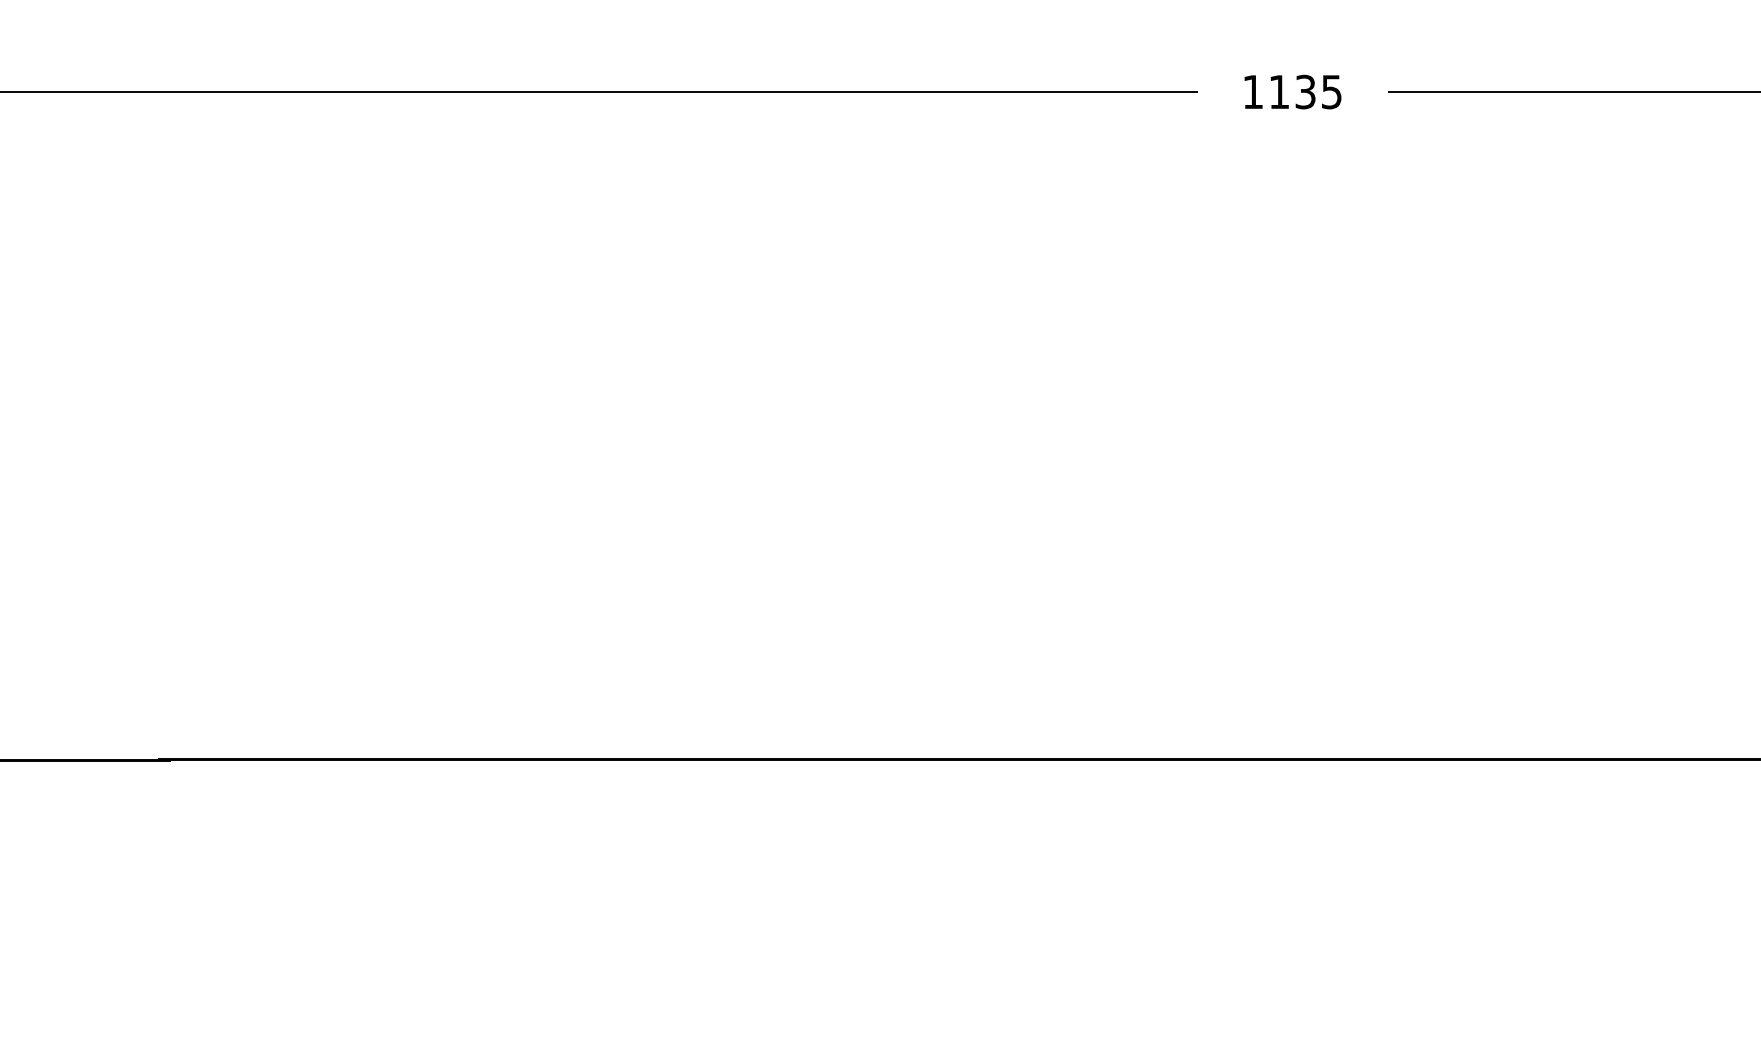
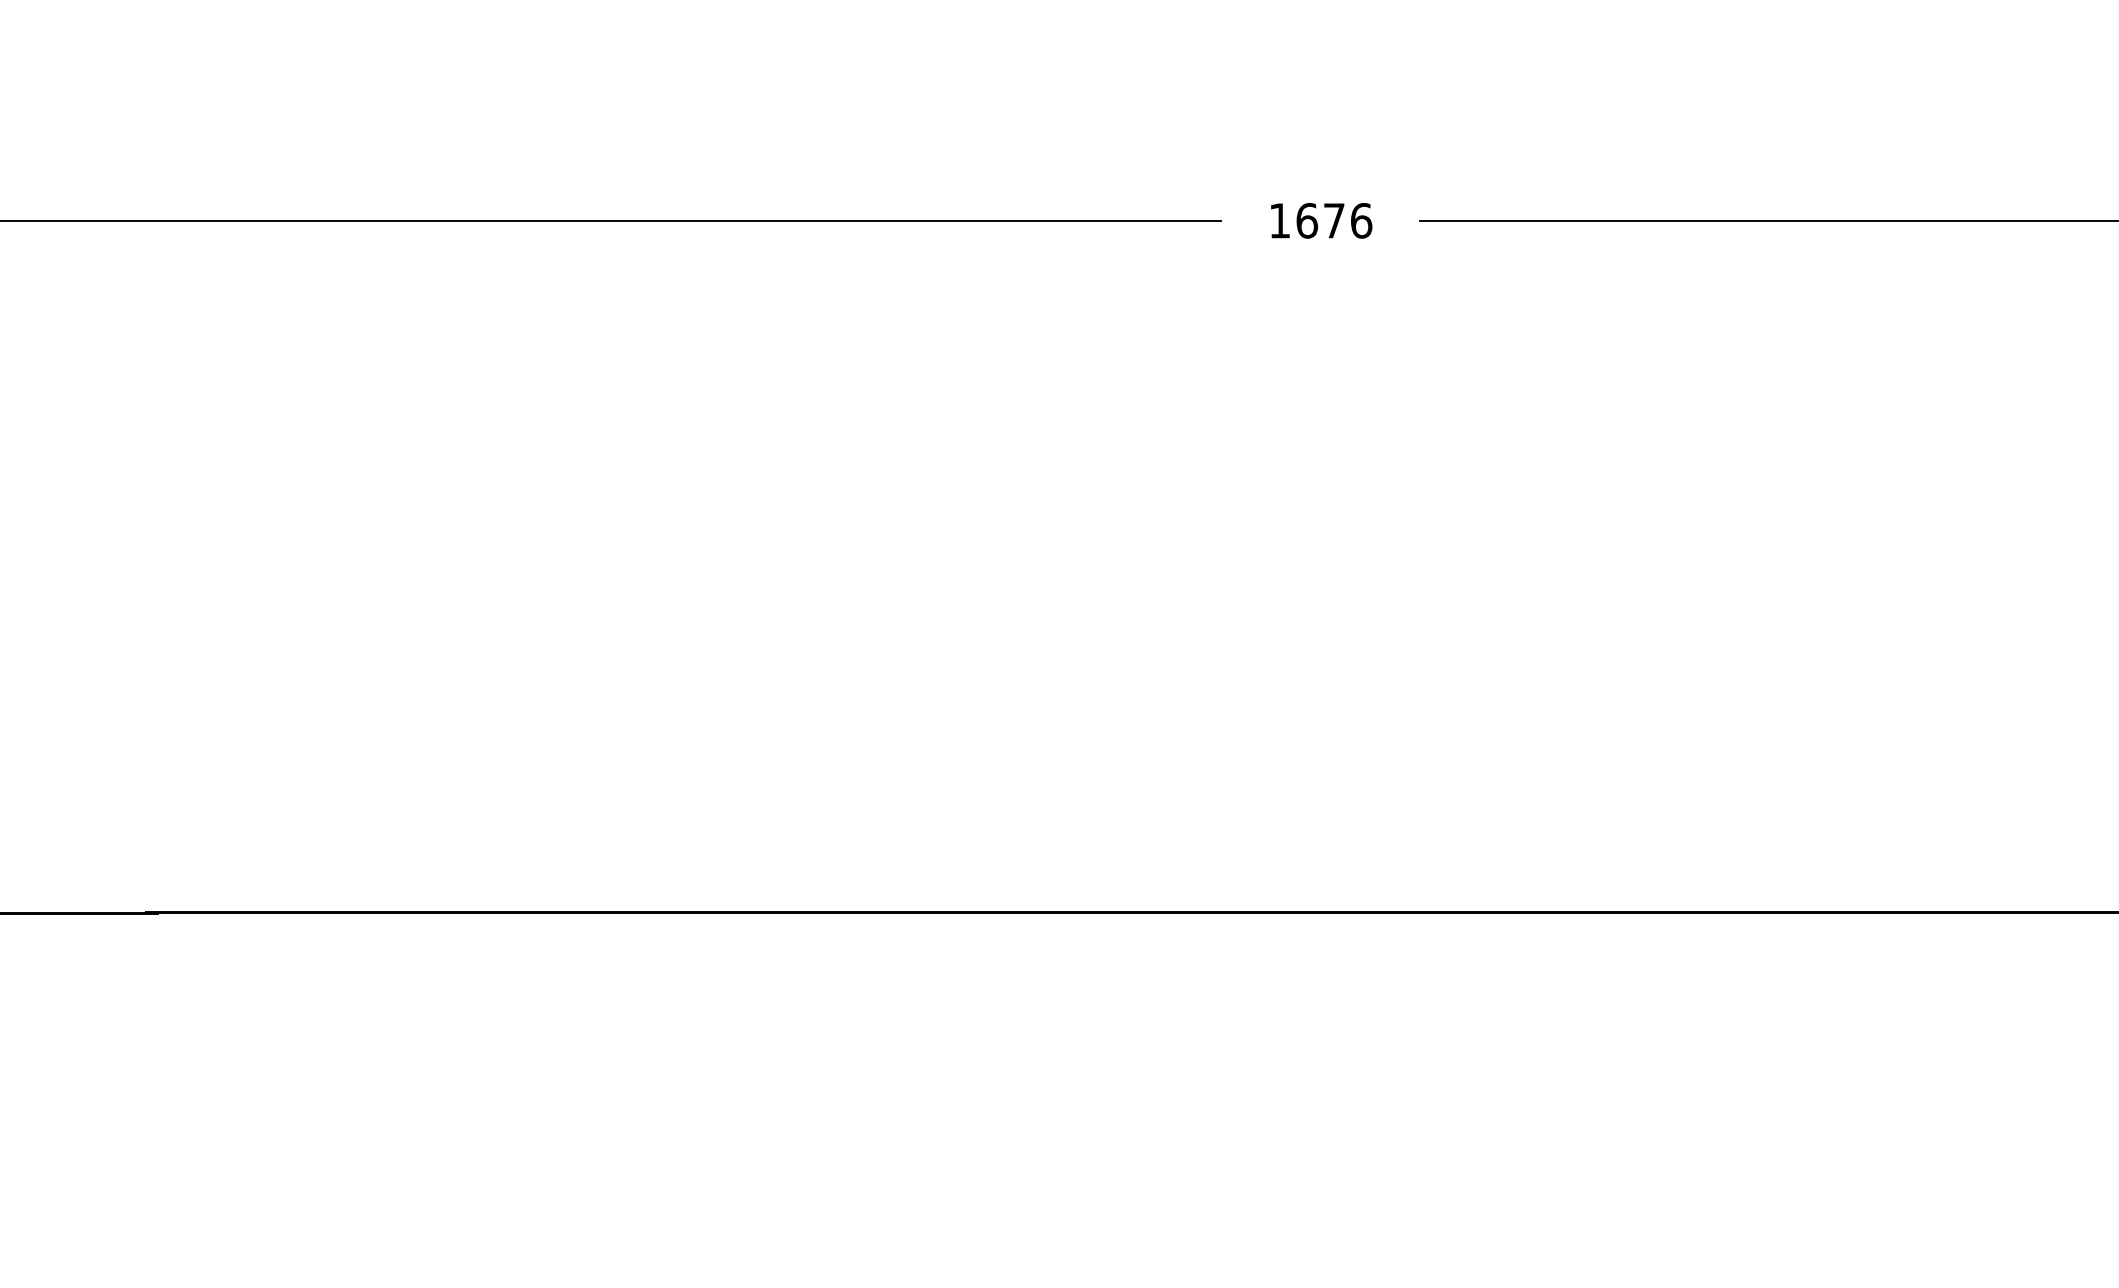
text: (1305, 91) -> (1334, 220), 1135 -> 1676

